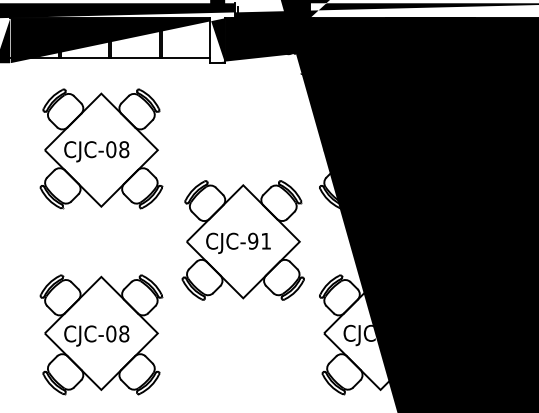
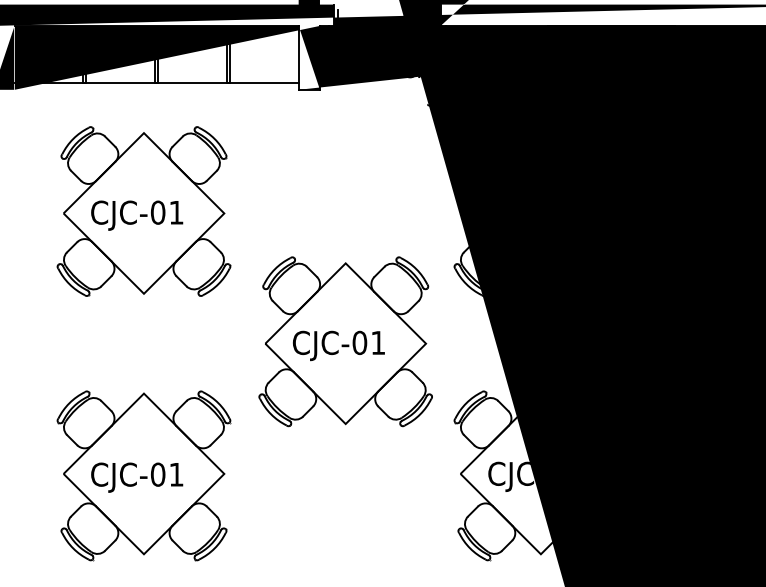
text: (124, 149) -> (176, 212), CJC-08 -> CJC-01
text: (253, 241) -> (360, 343), CJC-91 -> CJC-01
text: (124, 333) -> (176, 474), CJC-08 -> CJC-01

